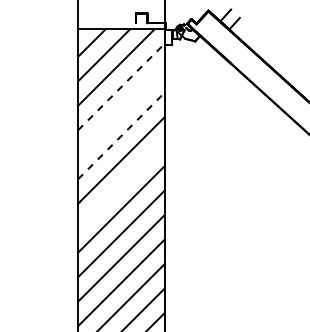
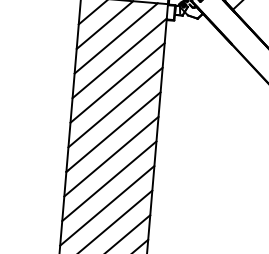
line: (121, 86) -> (119, 57), dashed -> solid
line: (121, 111) -> (117, 82), added
line: (121, 135) -> (115, 107), dashed -> solid
line: (121, 184) -> (111, 156), added

